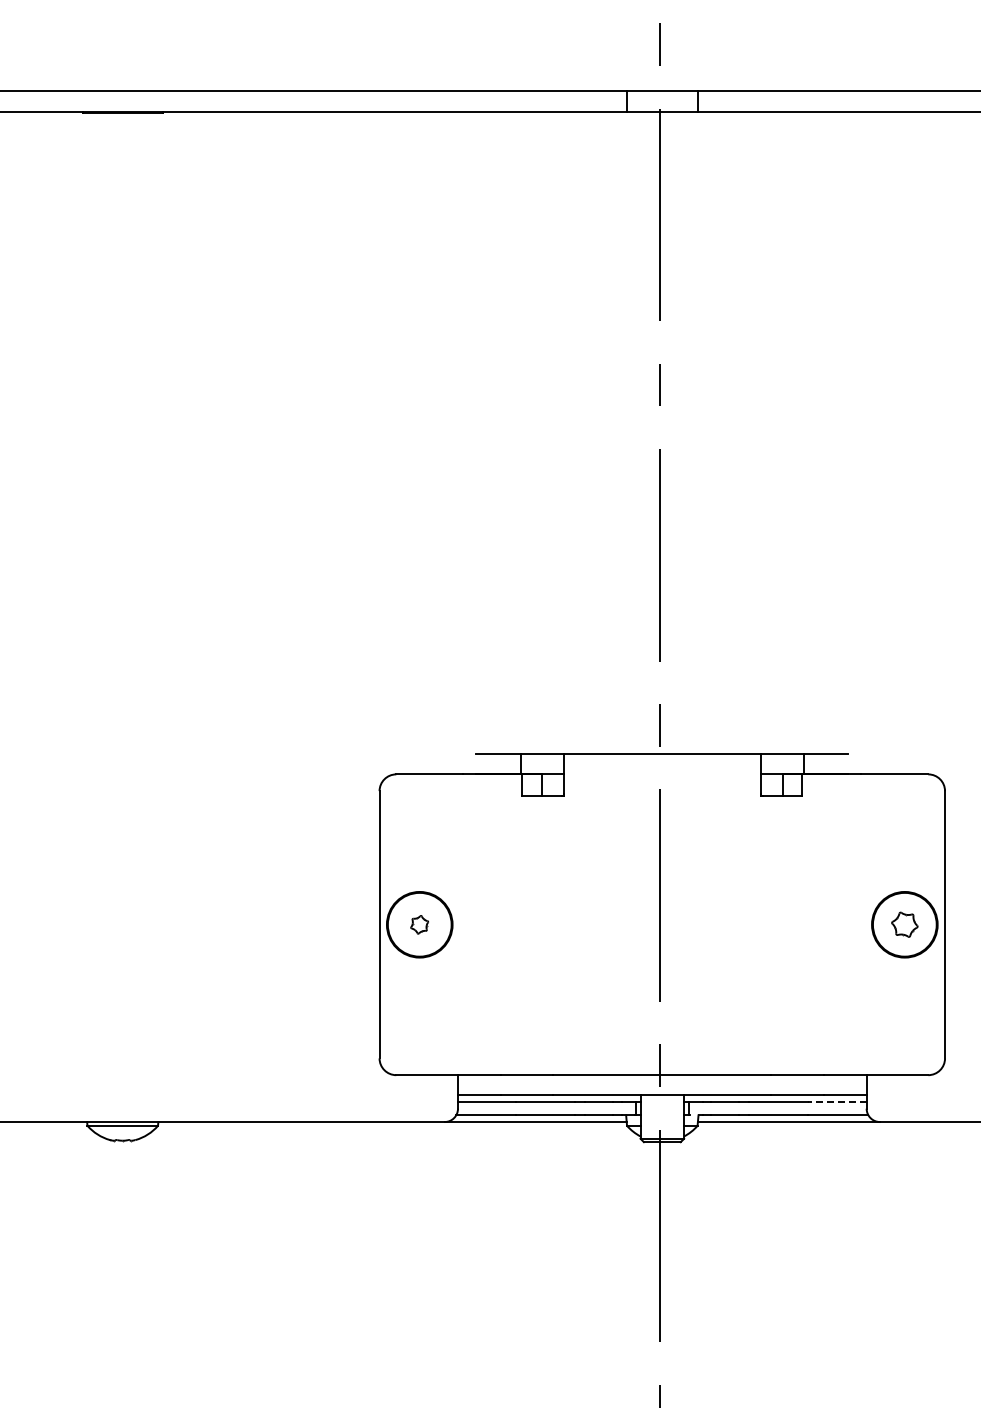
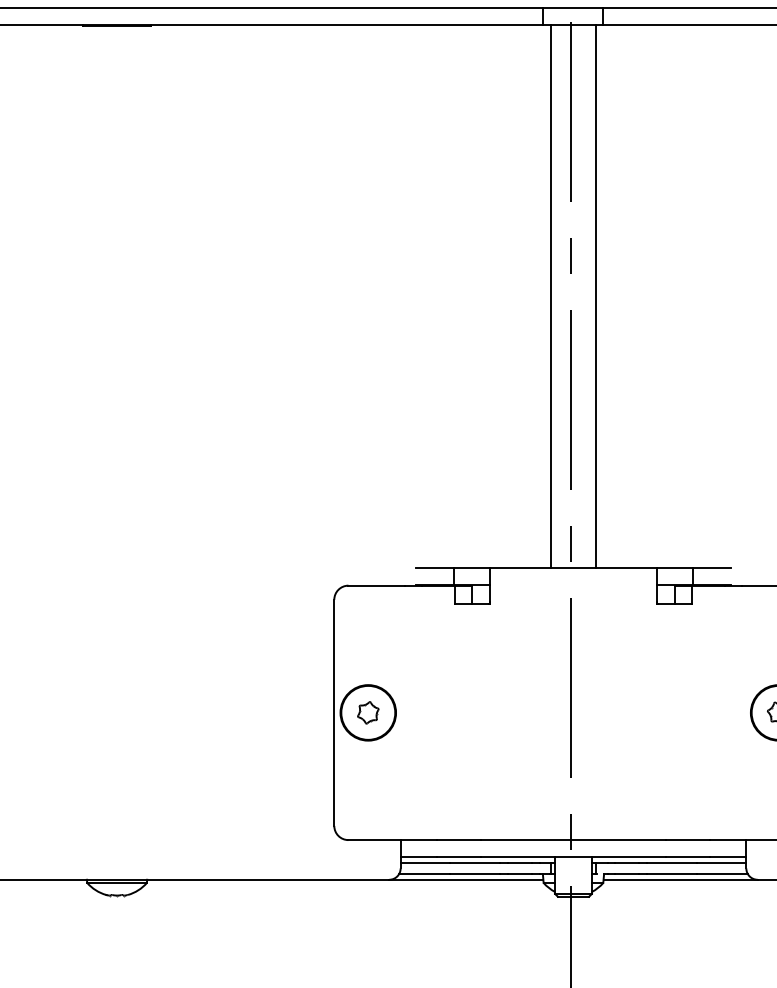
line: (635, 432) -> (550, 296), added
line: (689, 432) -> (596, 296), added
part: (419, 924) -> (368, 712), size x1.43
line: (837, 1101) -> (721, 862), dashed -> solid

